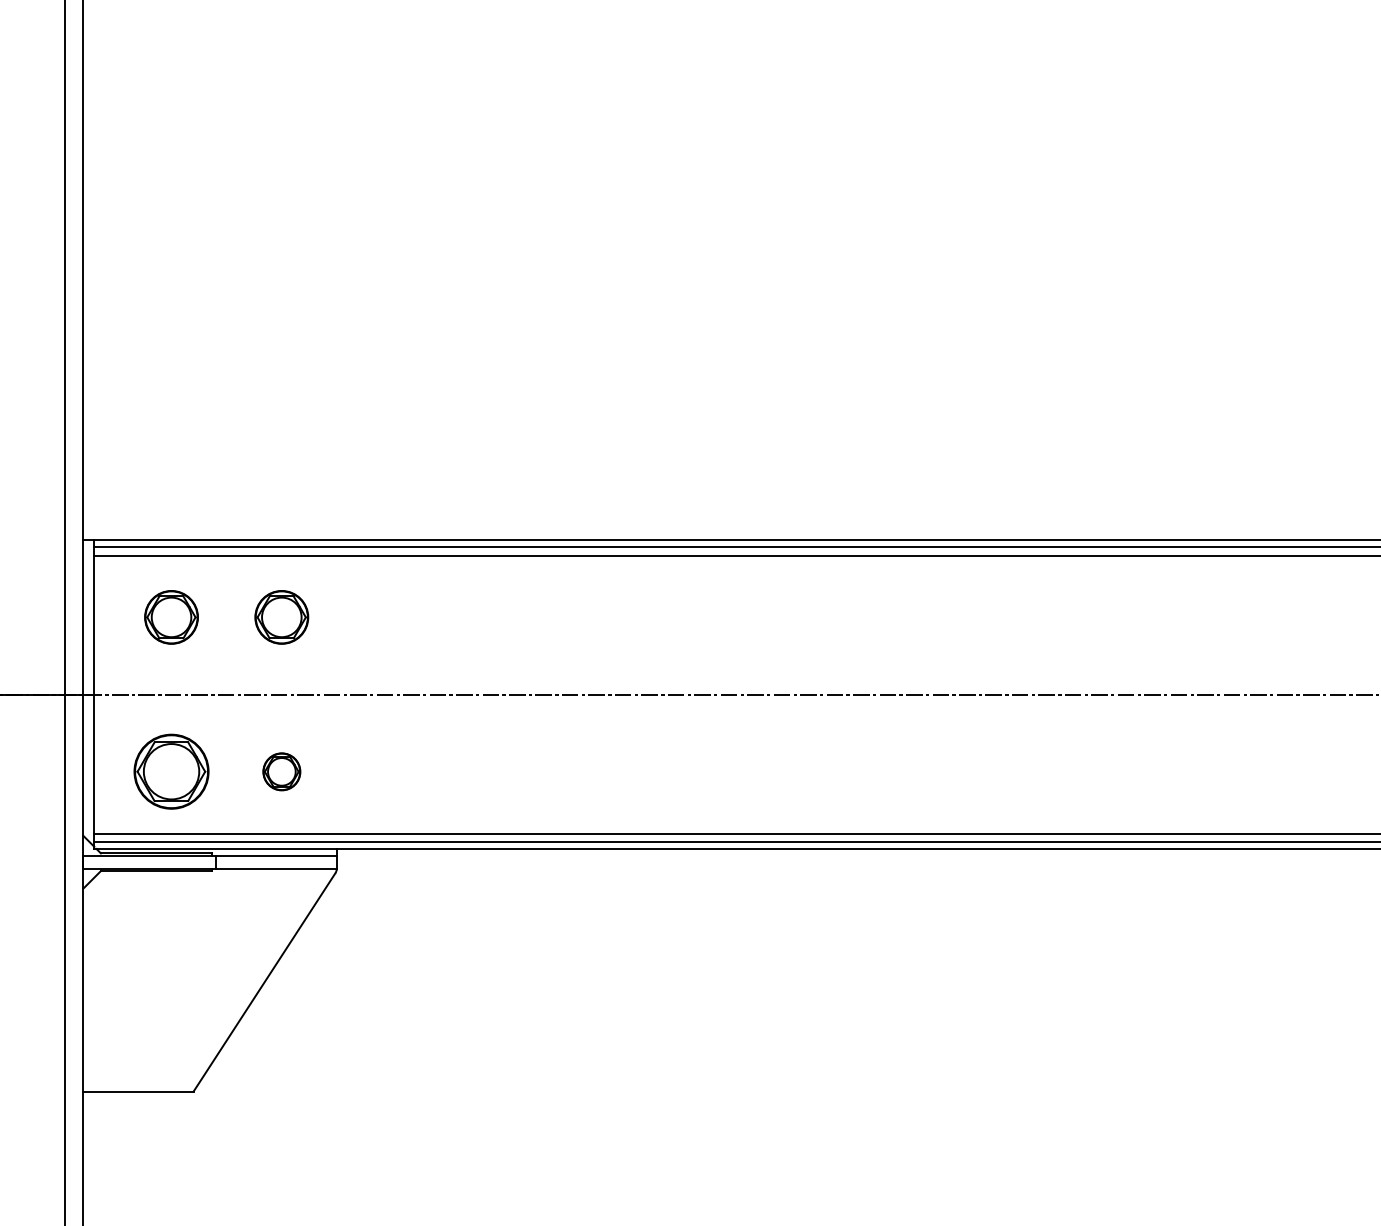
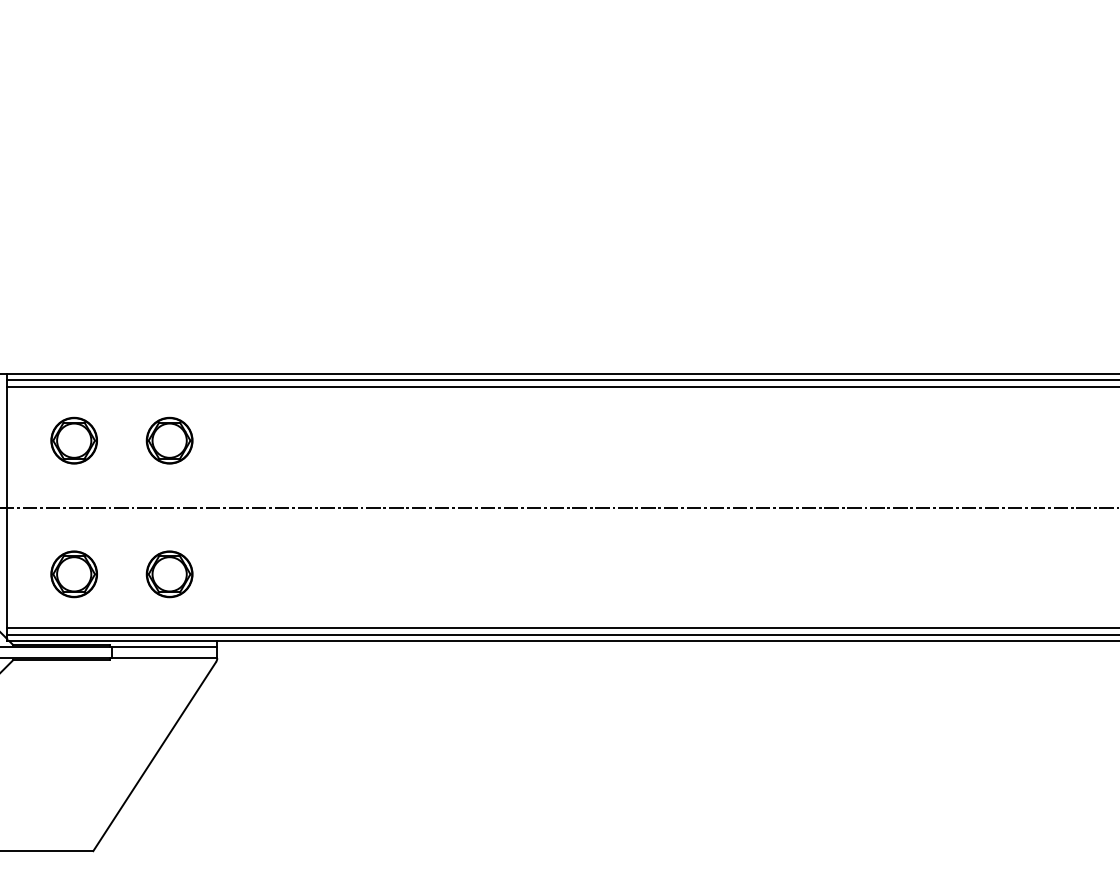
part: (171, 771) -> (74, 574), size x0.71
part: (281, 771) -> (169, 574), size x1.43

